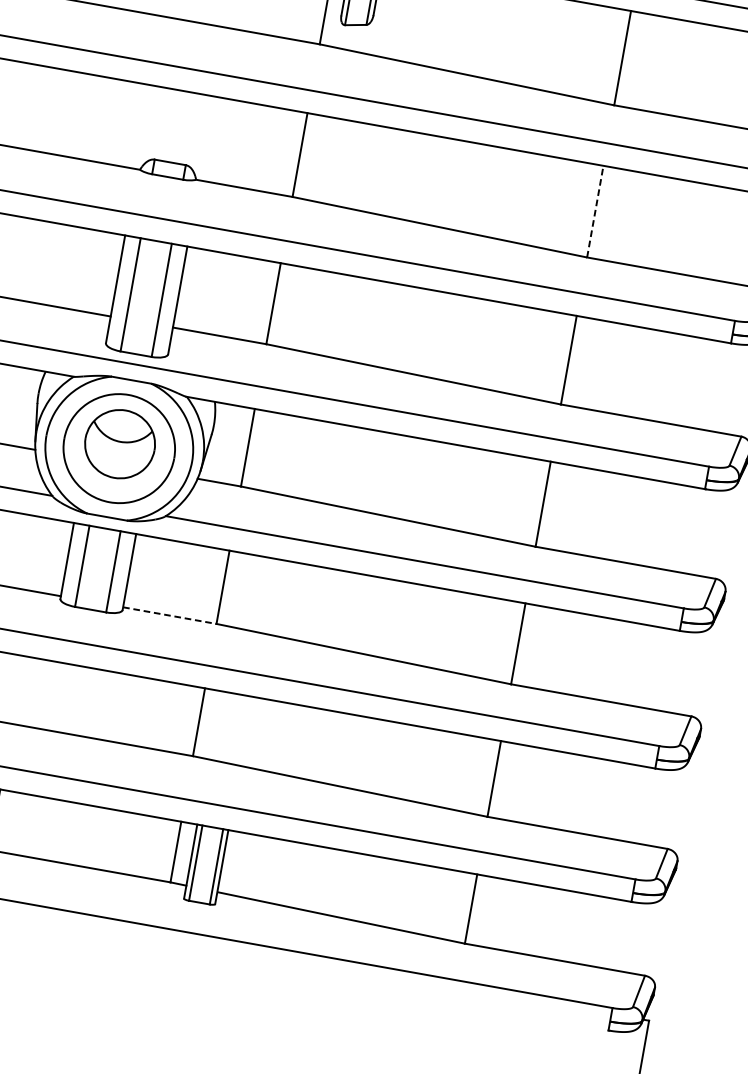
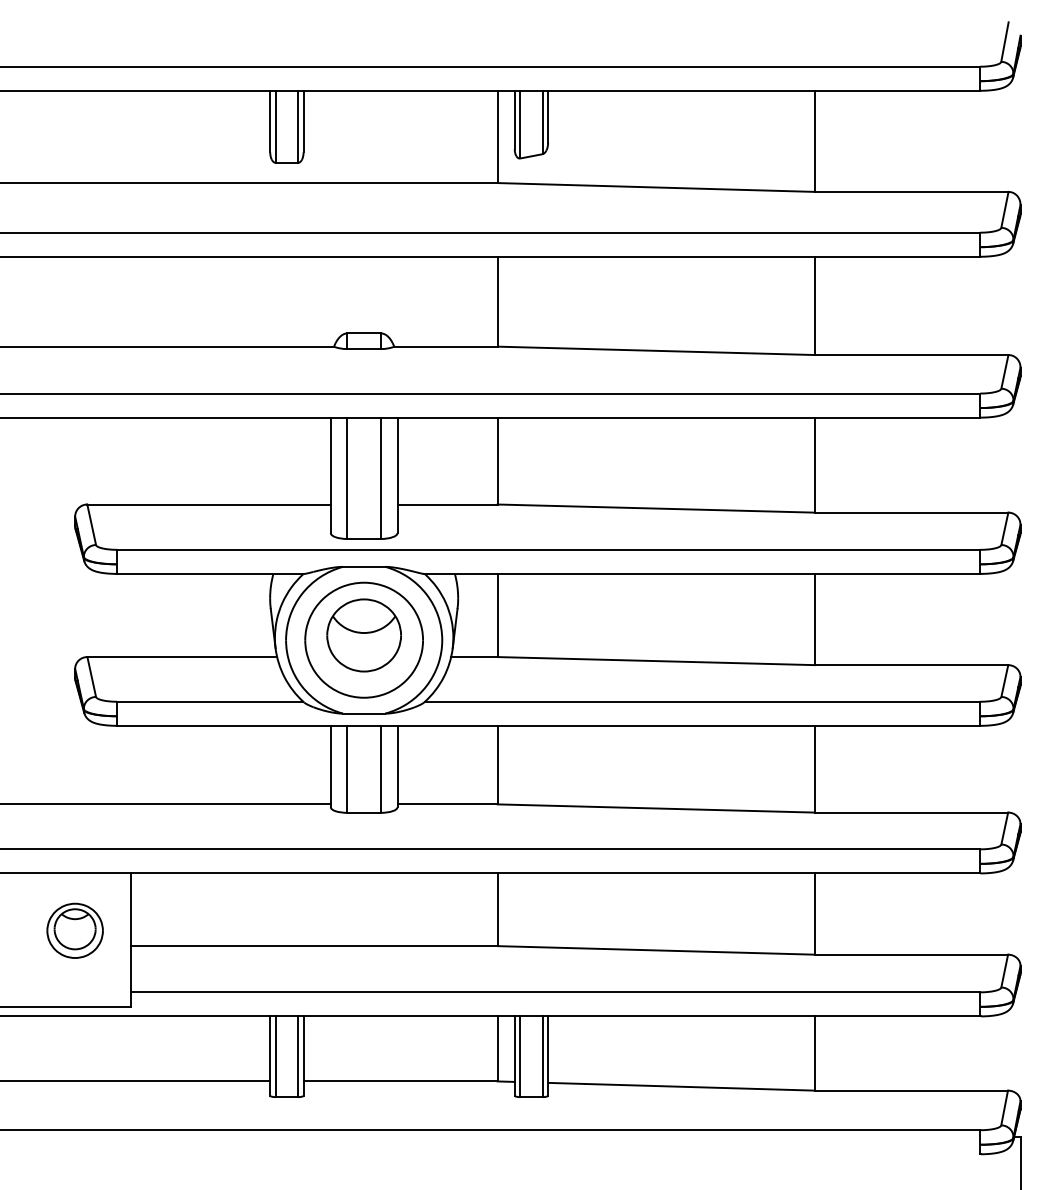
line: (595, 211) -> (814, 305), dashed -> solid
line: (170, 615) -> (448, 804), dashed -> solid

